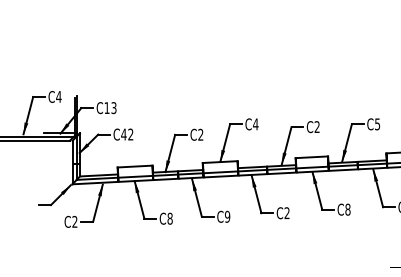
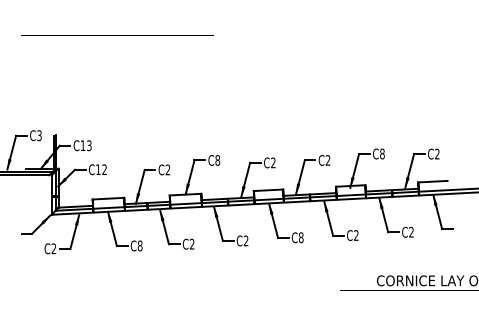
text: (57, 96) -> (38, 135), C4 -> C3
text: (255, 124) -> (217, 160), C4 -> C8
text: (376, 124) -> (327, 160), C5 -> C2
text: (123, 134) -> (97, 169), C42 -> C12
text: (226, 217) -> (191, 244), C9 -> C2

